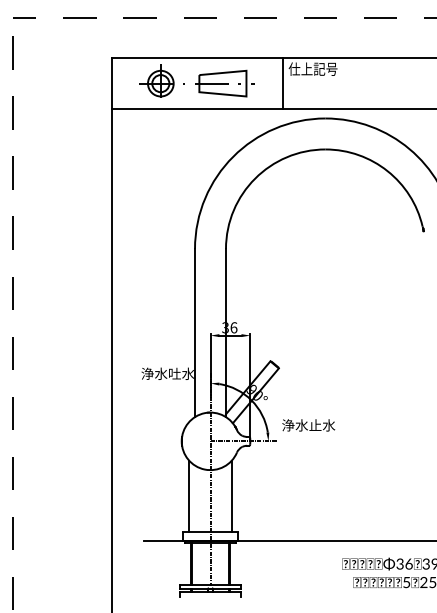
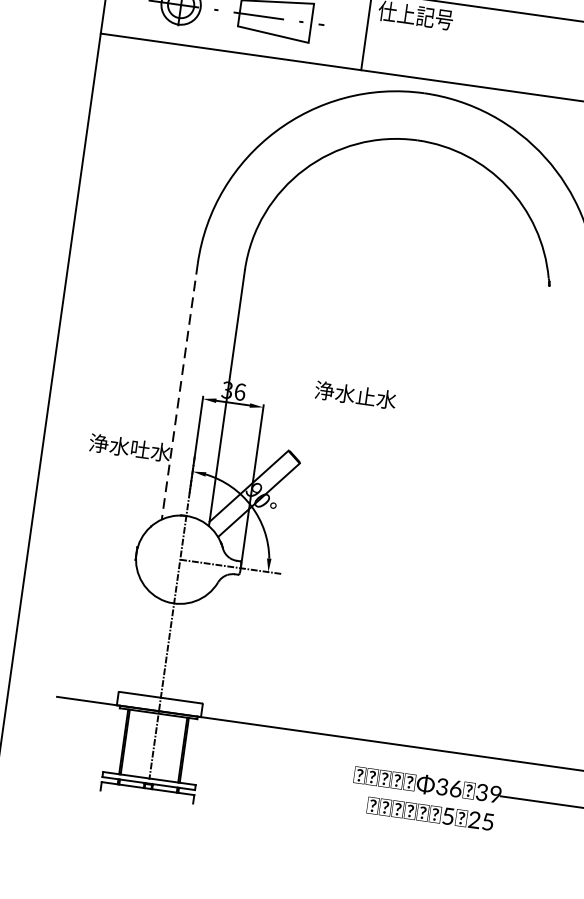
line: (195, 333) -> (180, 392), solid -> dashed
text: (308, 425) -> (355, 395), moved
line: (189, 496) -> (136, 639), removed
line: (231, 496) -> (200, 648), removed

